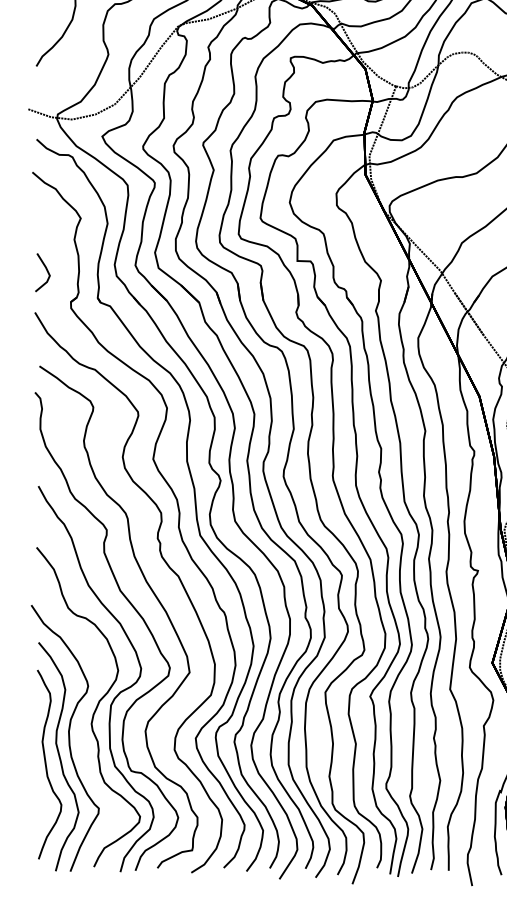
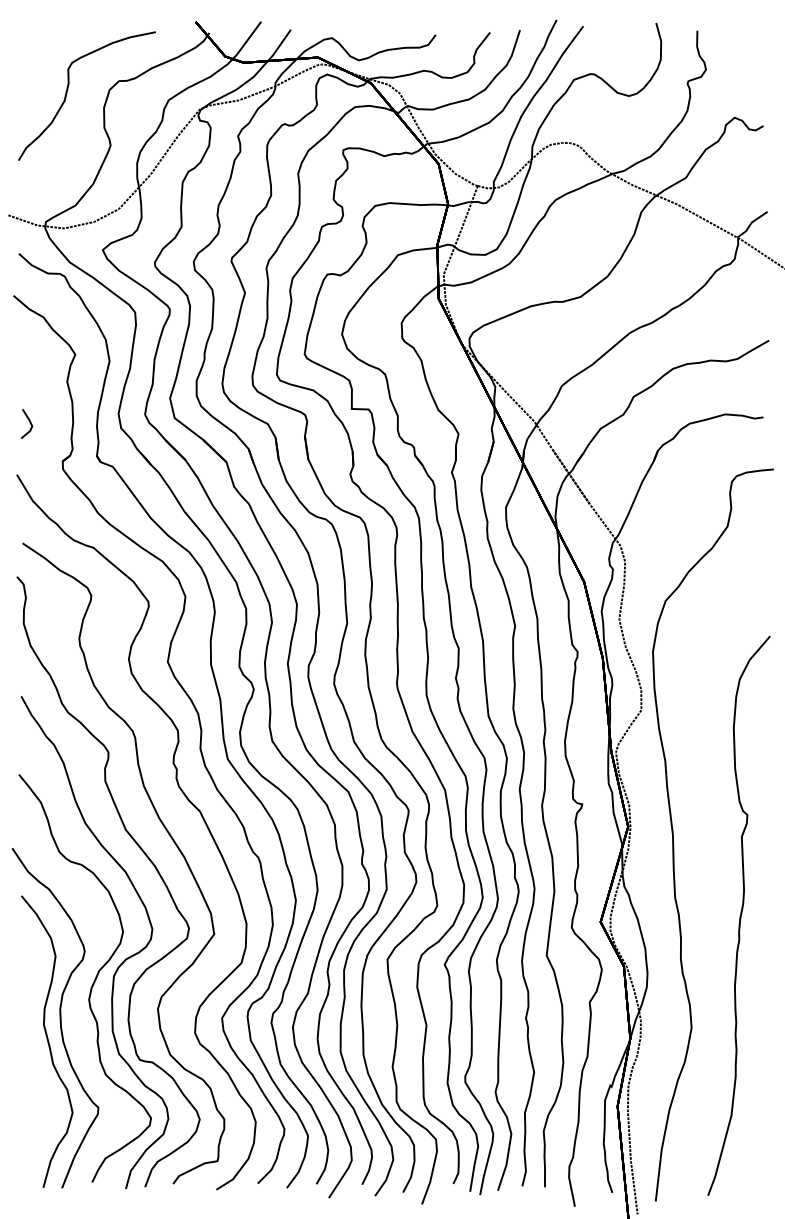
part: (42, 272) -> (26, 423), size x0.6
part: (49, 764) -> (35, 1051), removed

